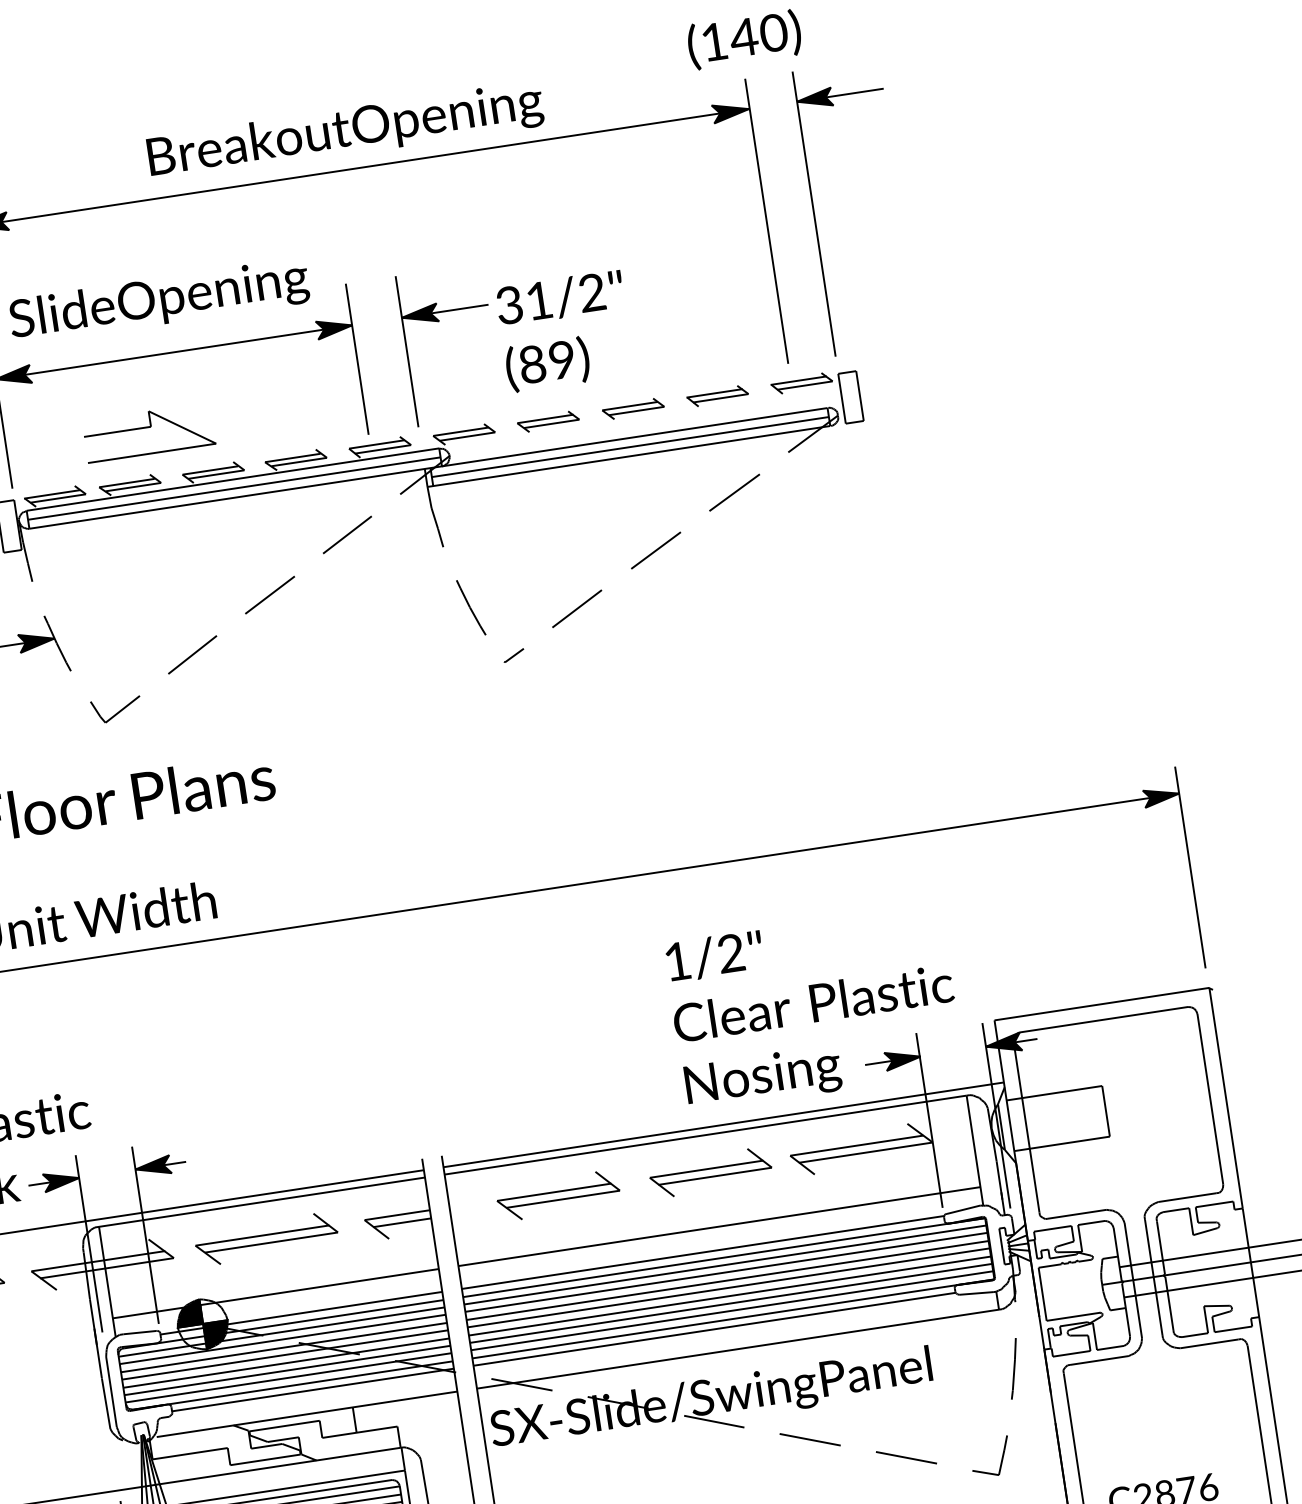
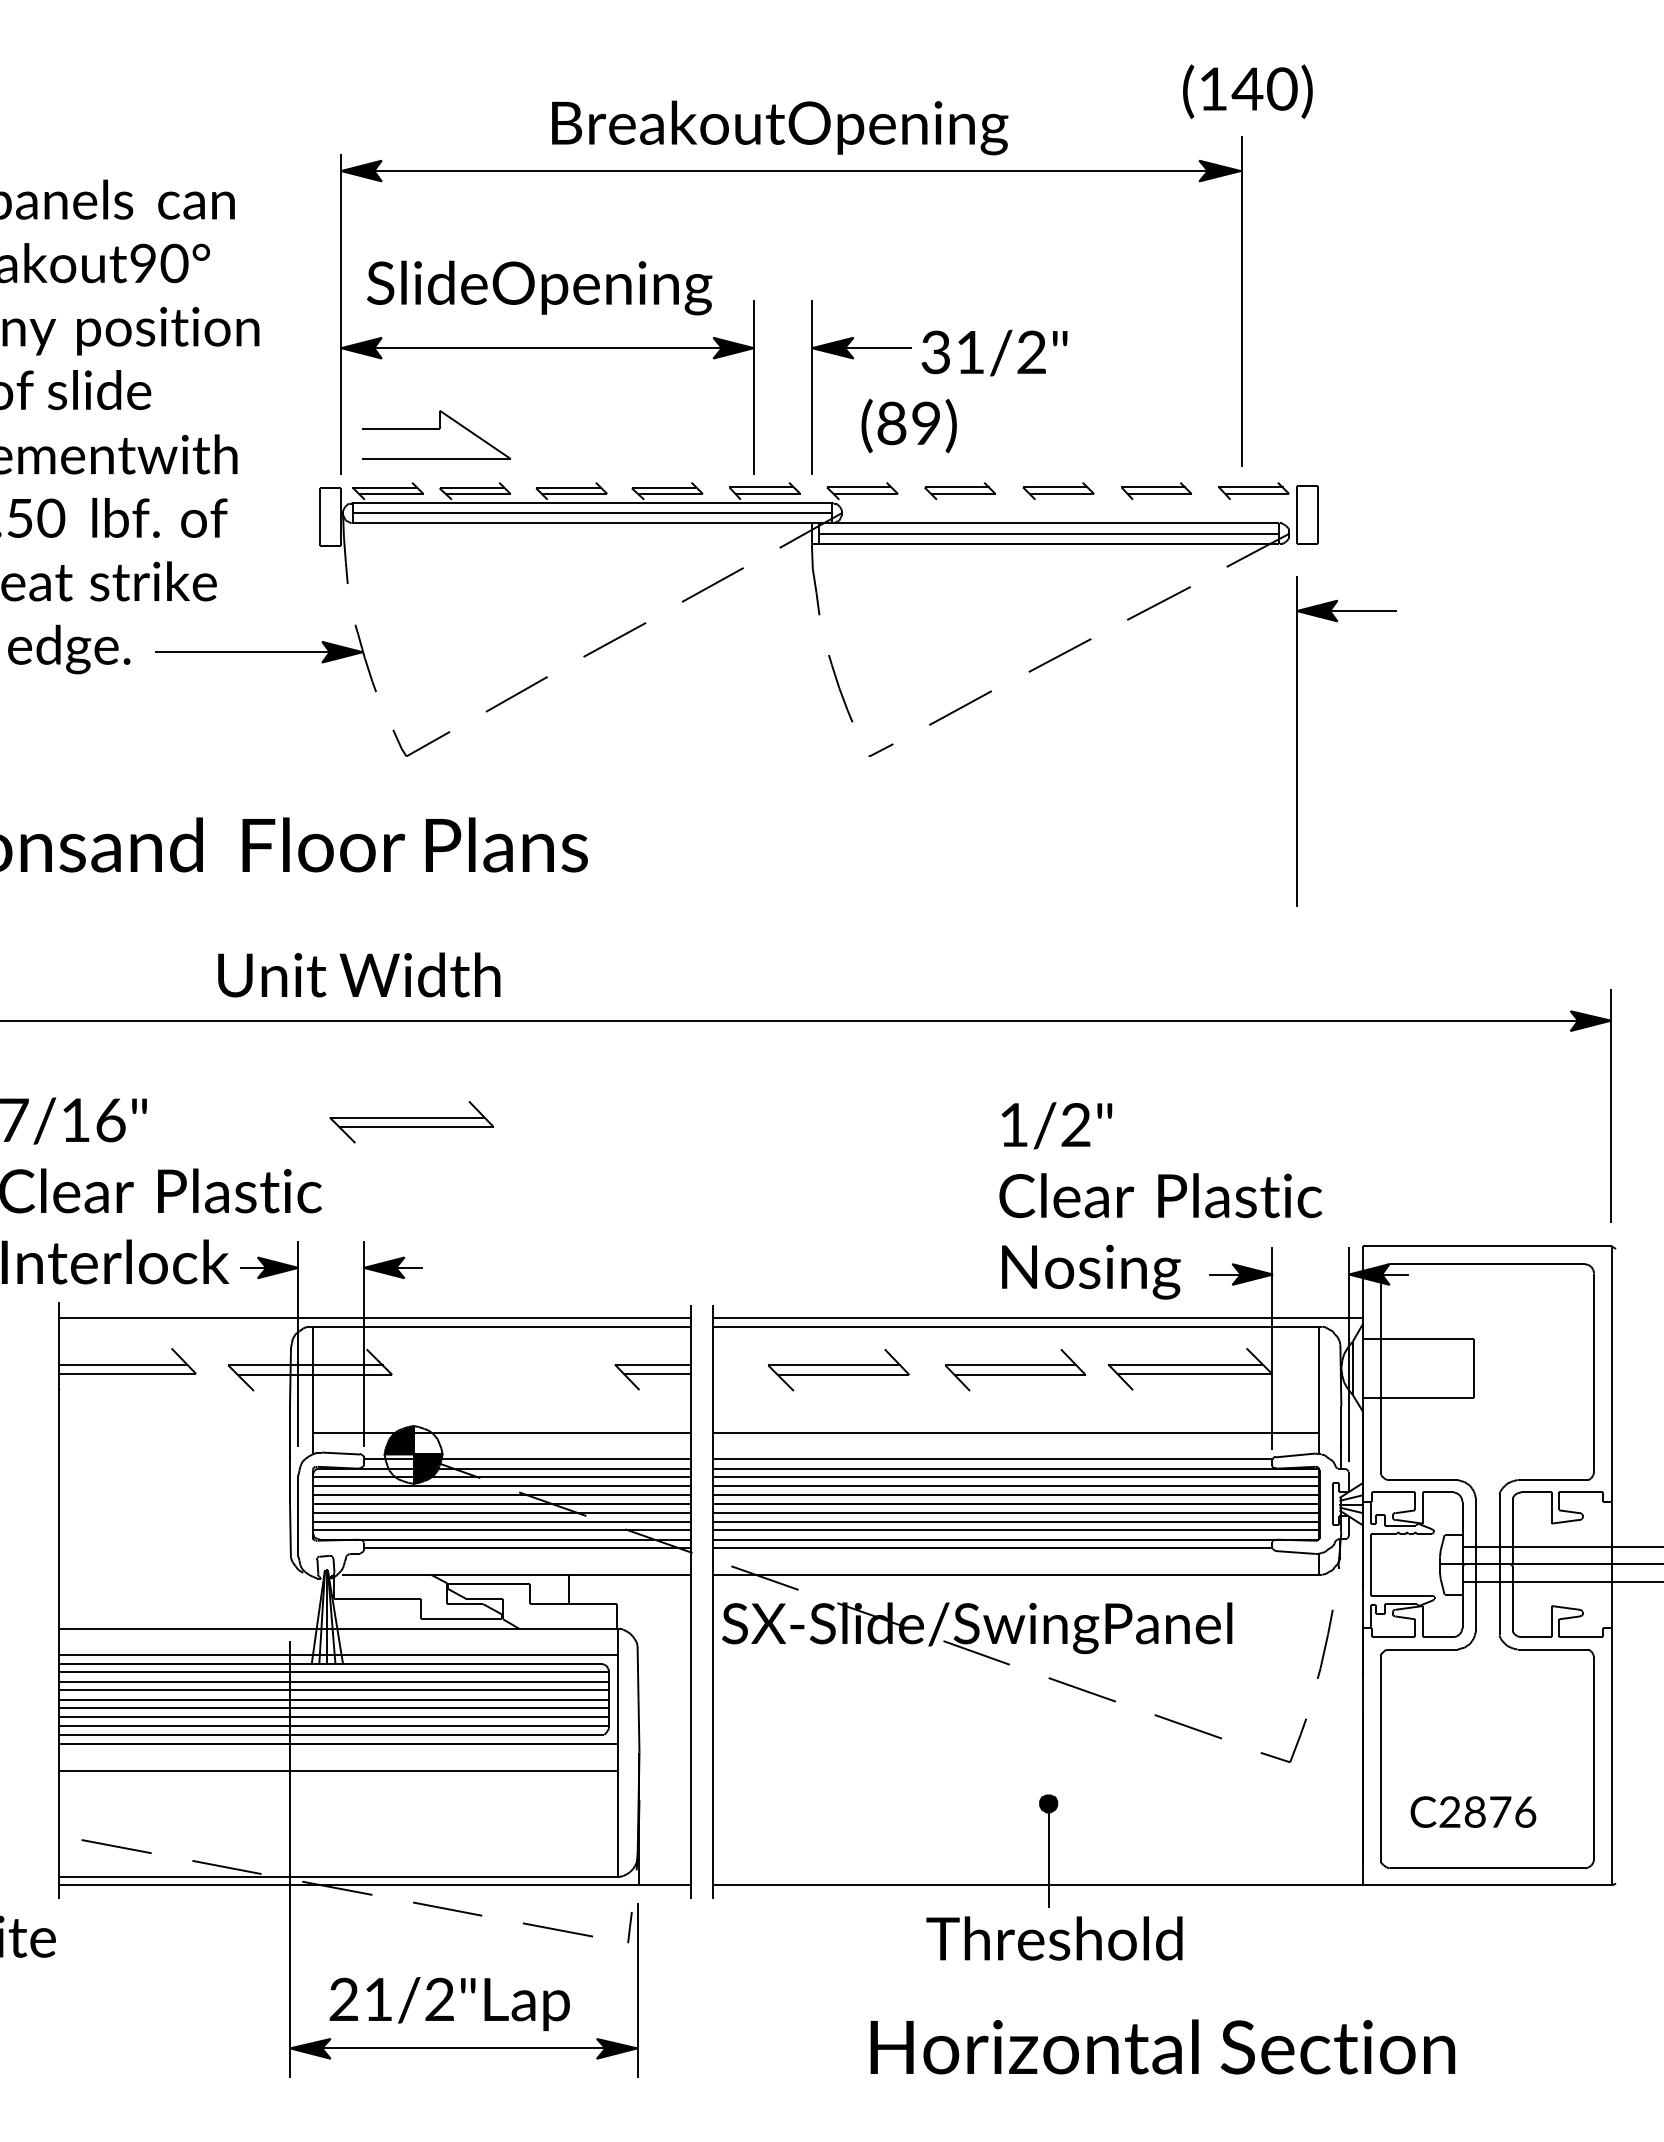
part: (814, 214) -> (1297, 741), moved
text: (547, 364) -> (908, 425), moved
part: (148, 432) -> (436, 434), moved
part: (266, 1239) -> (411, 1122), moved

